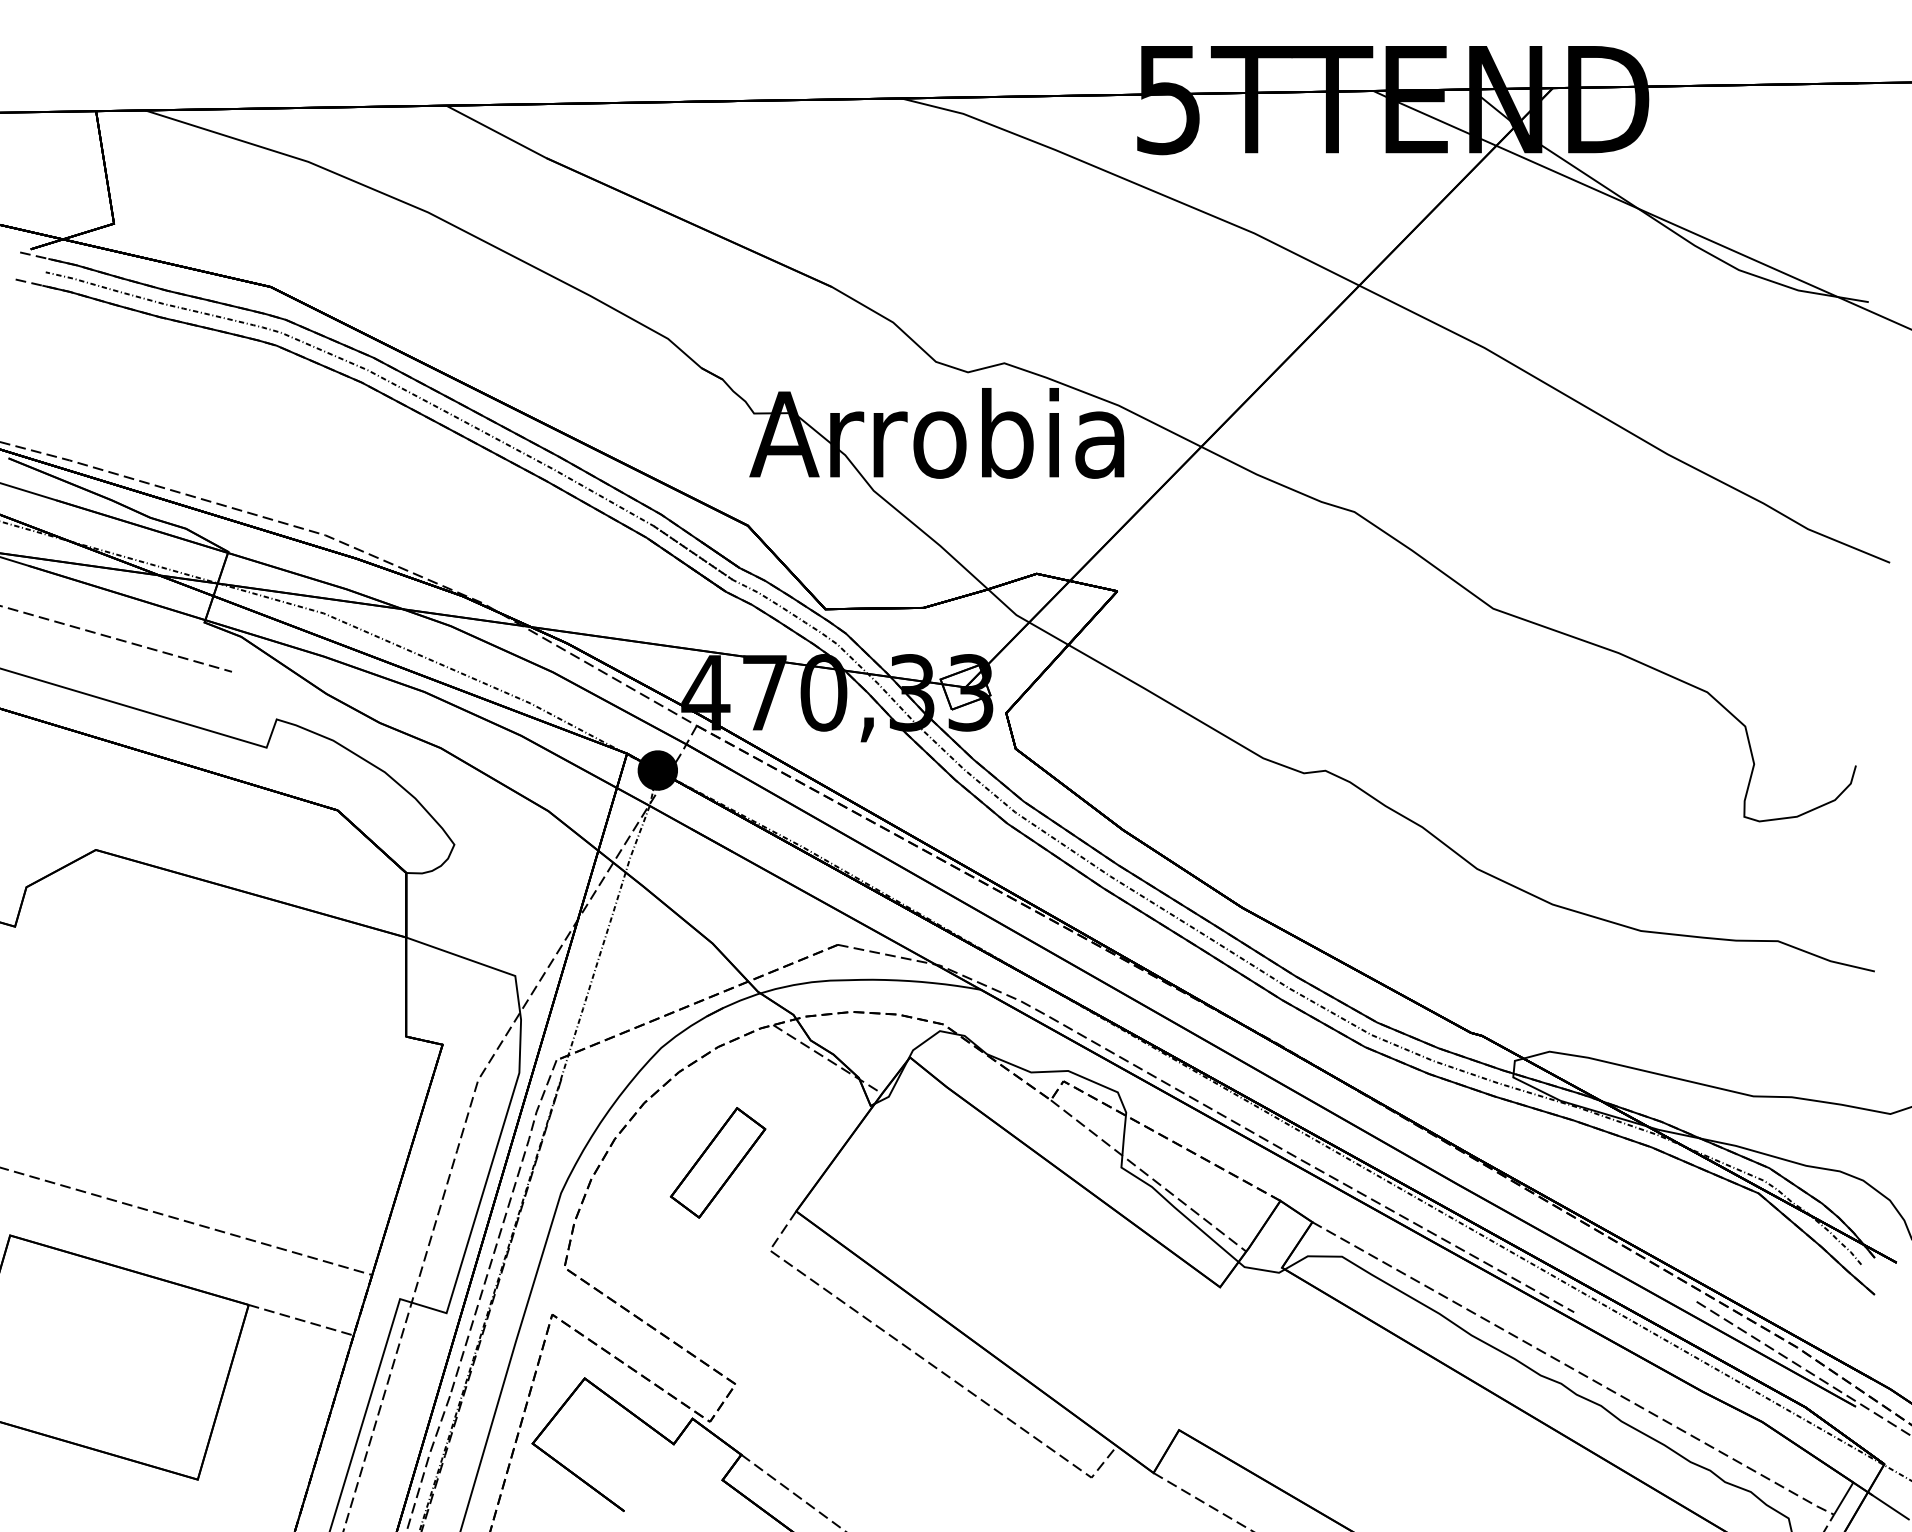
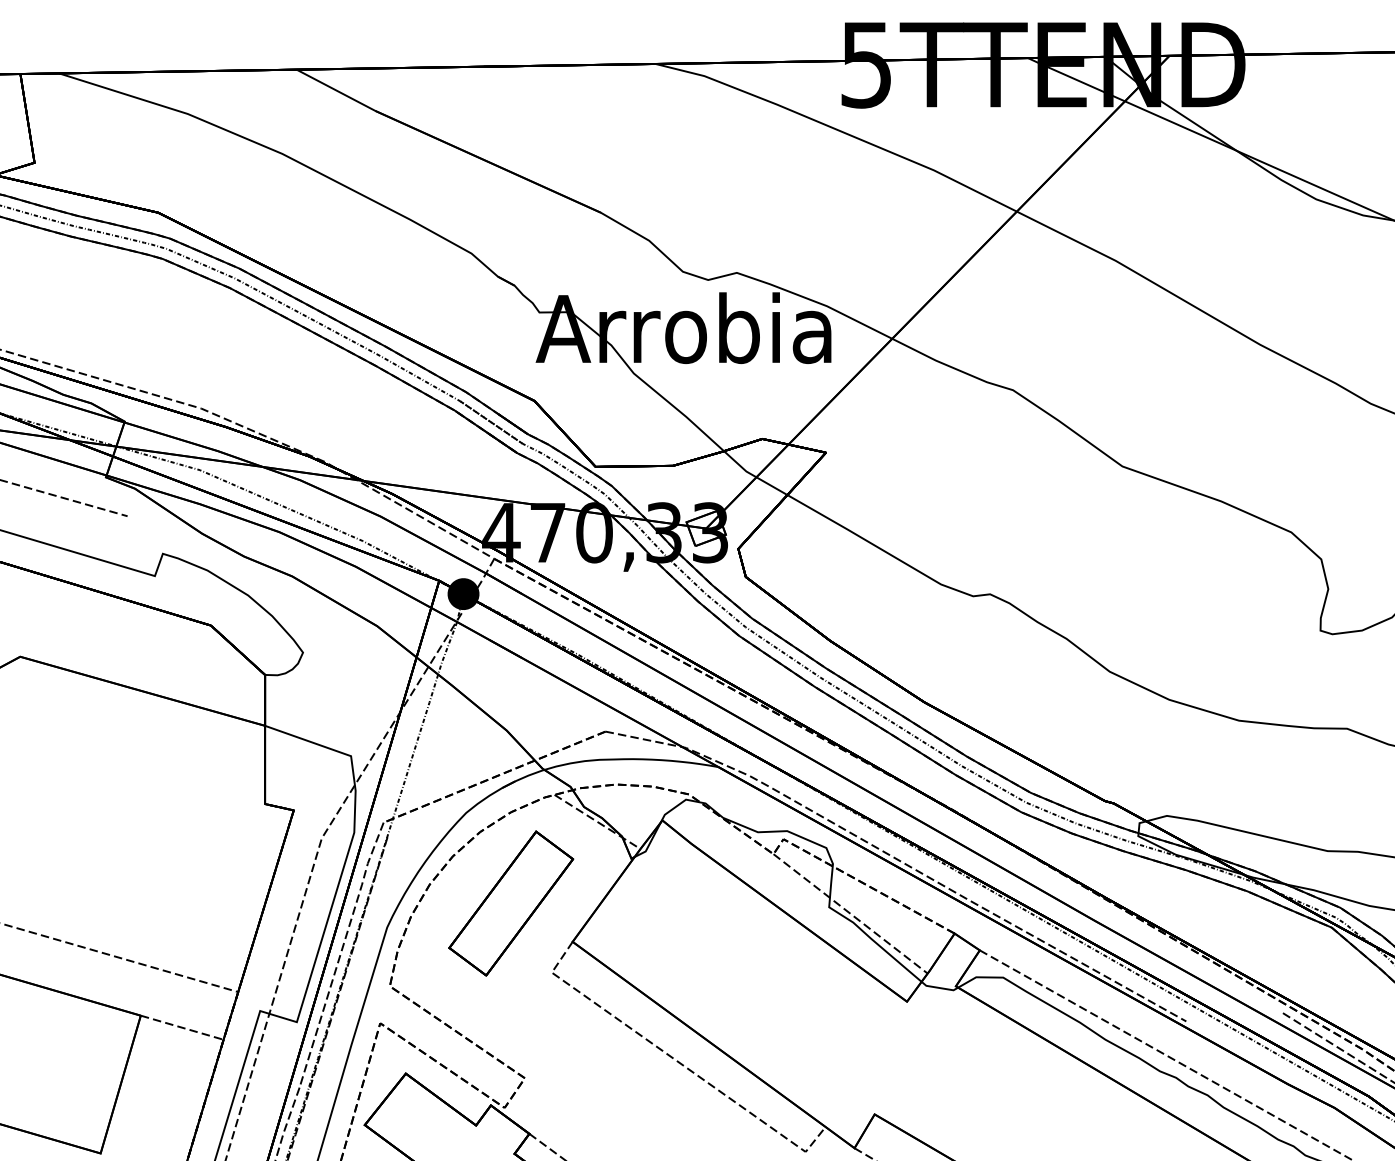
part: (717, 1162) -> (510, 903), size x1.67

